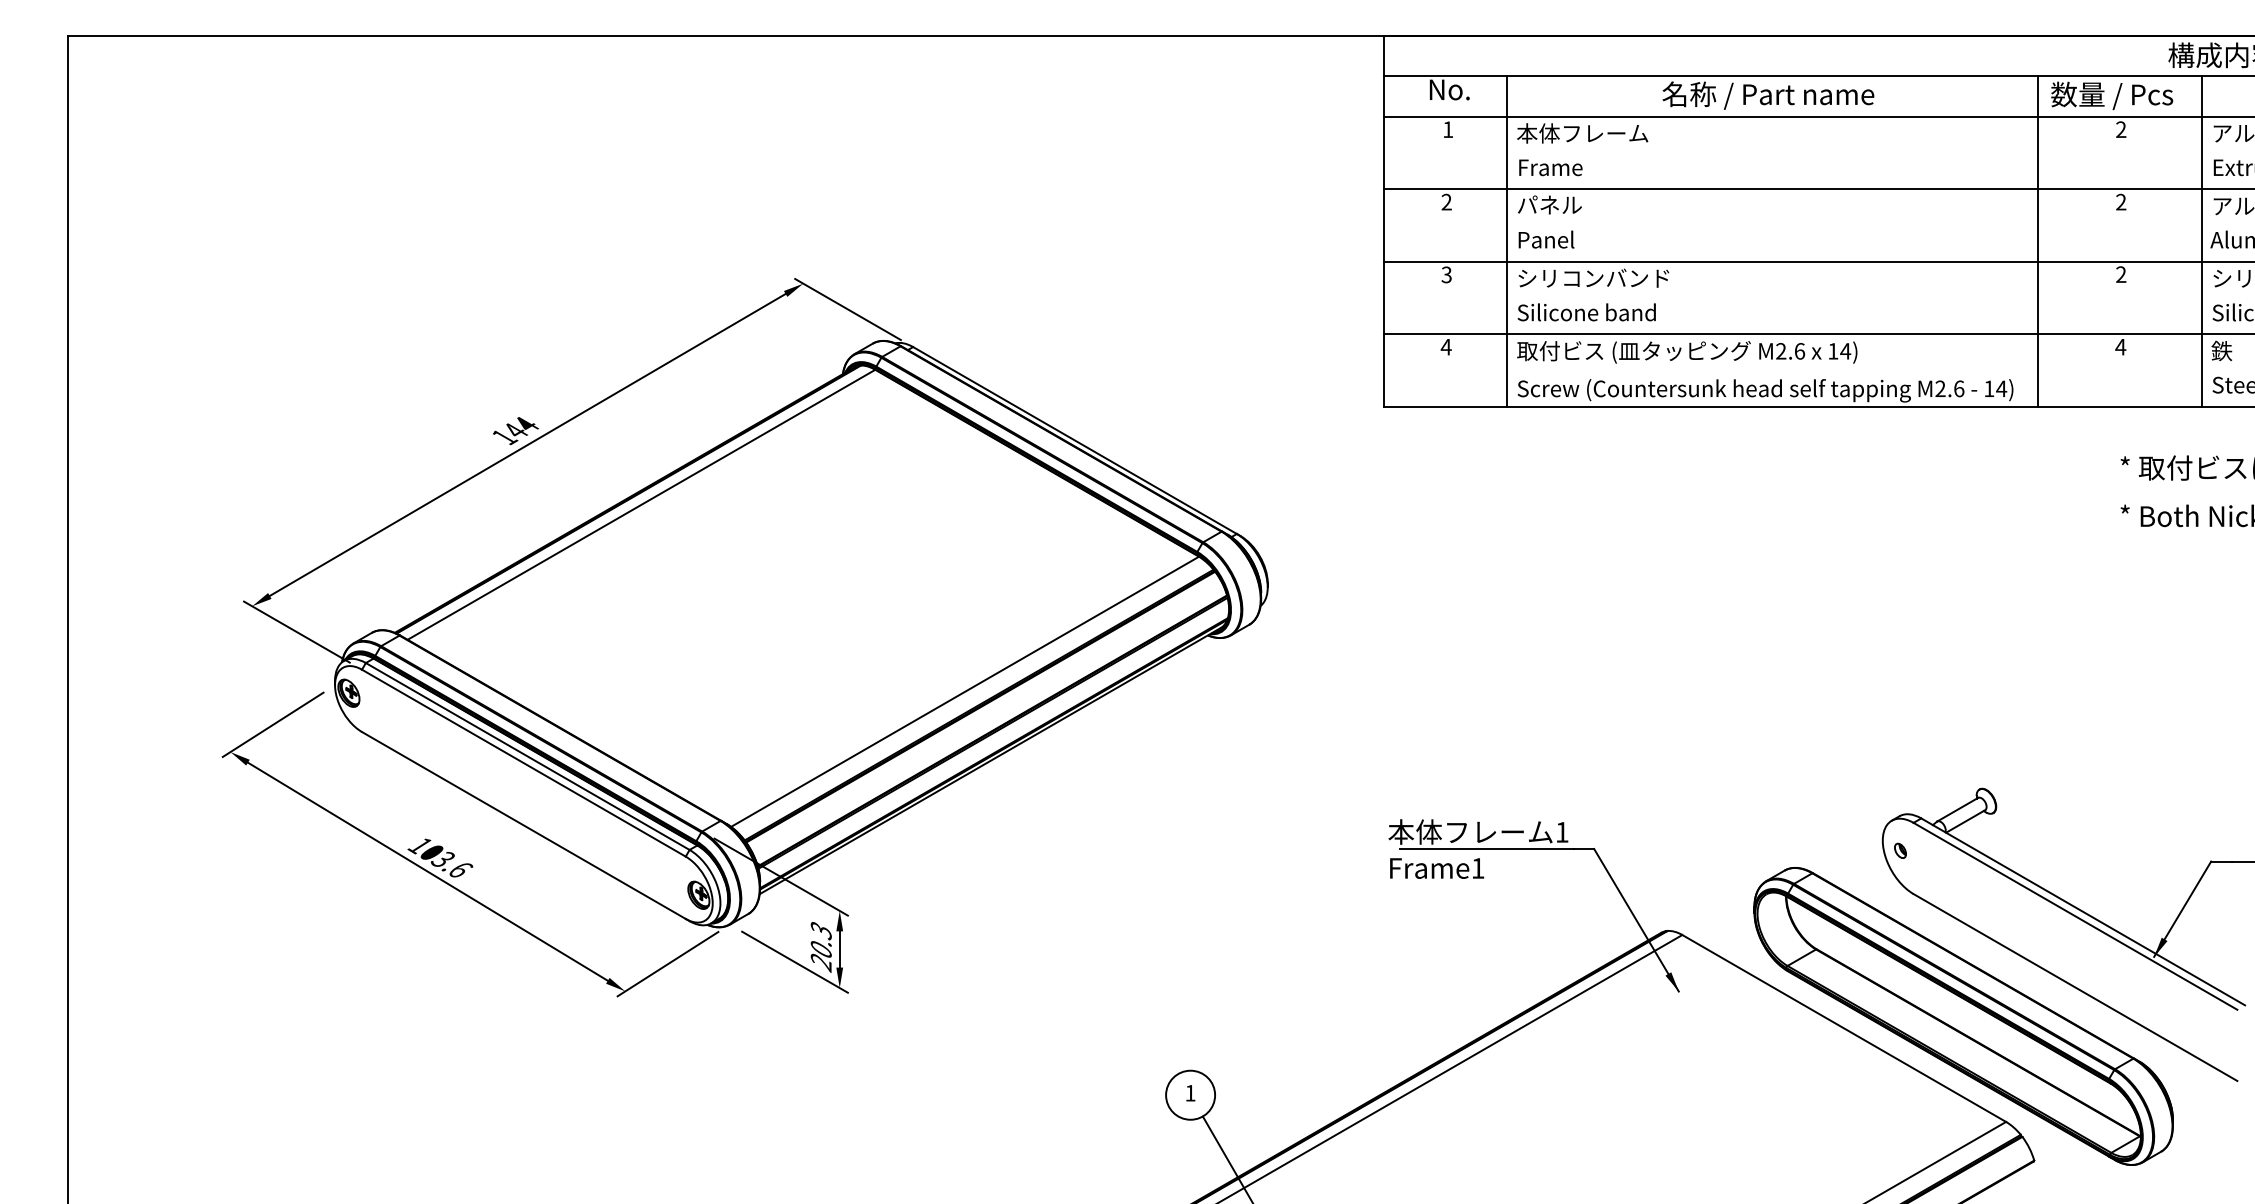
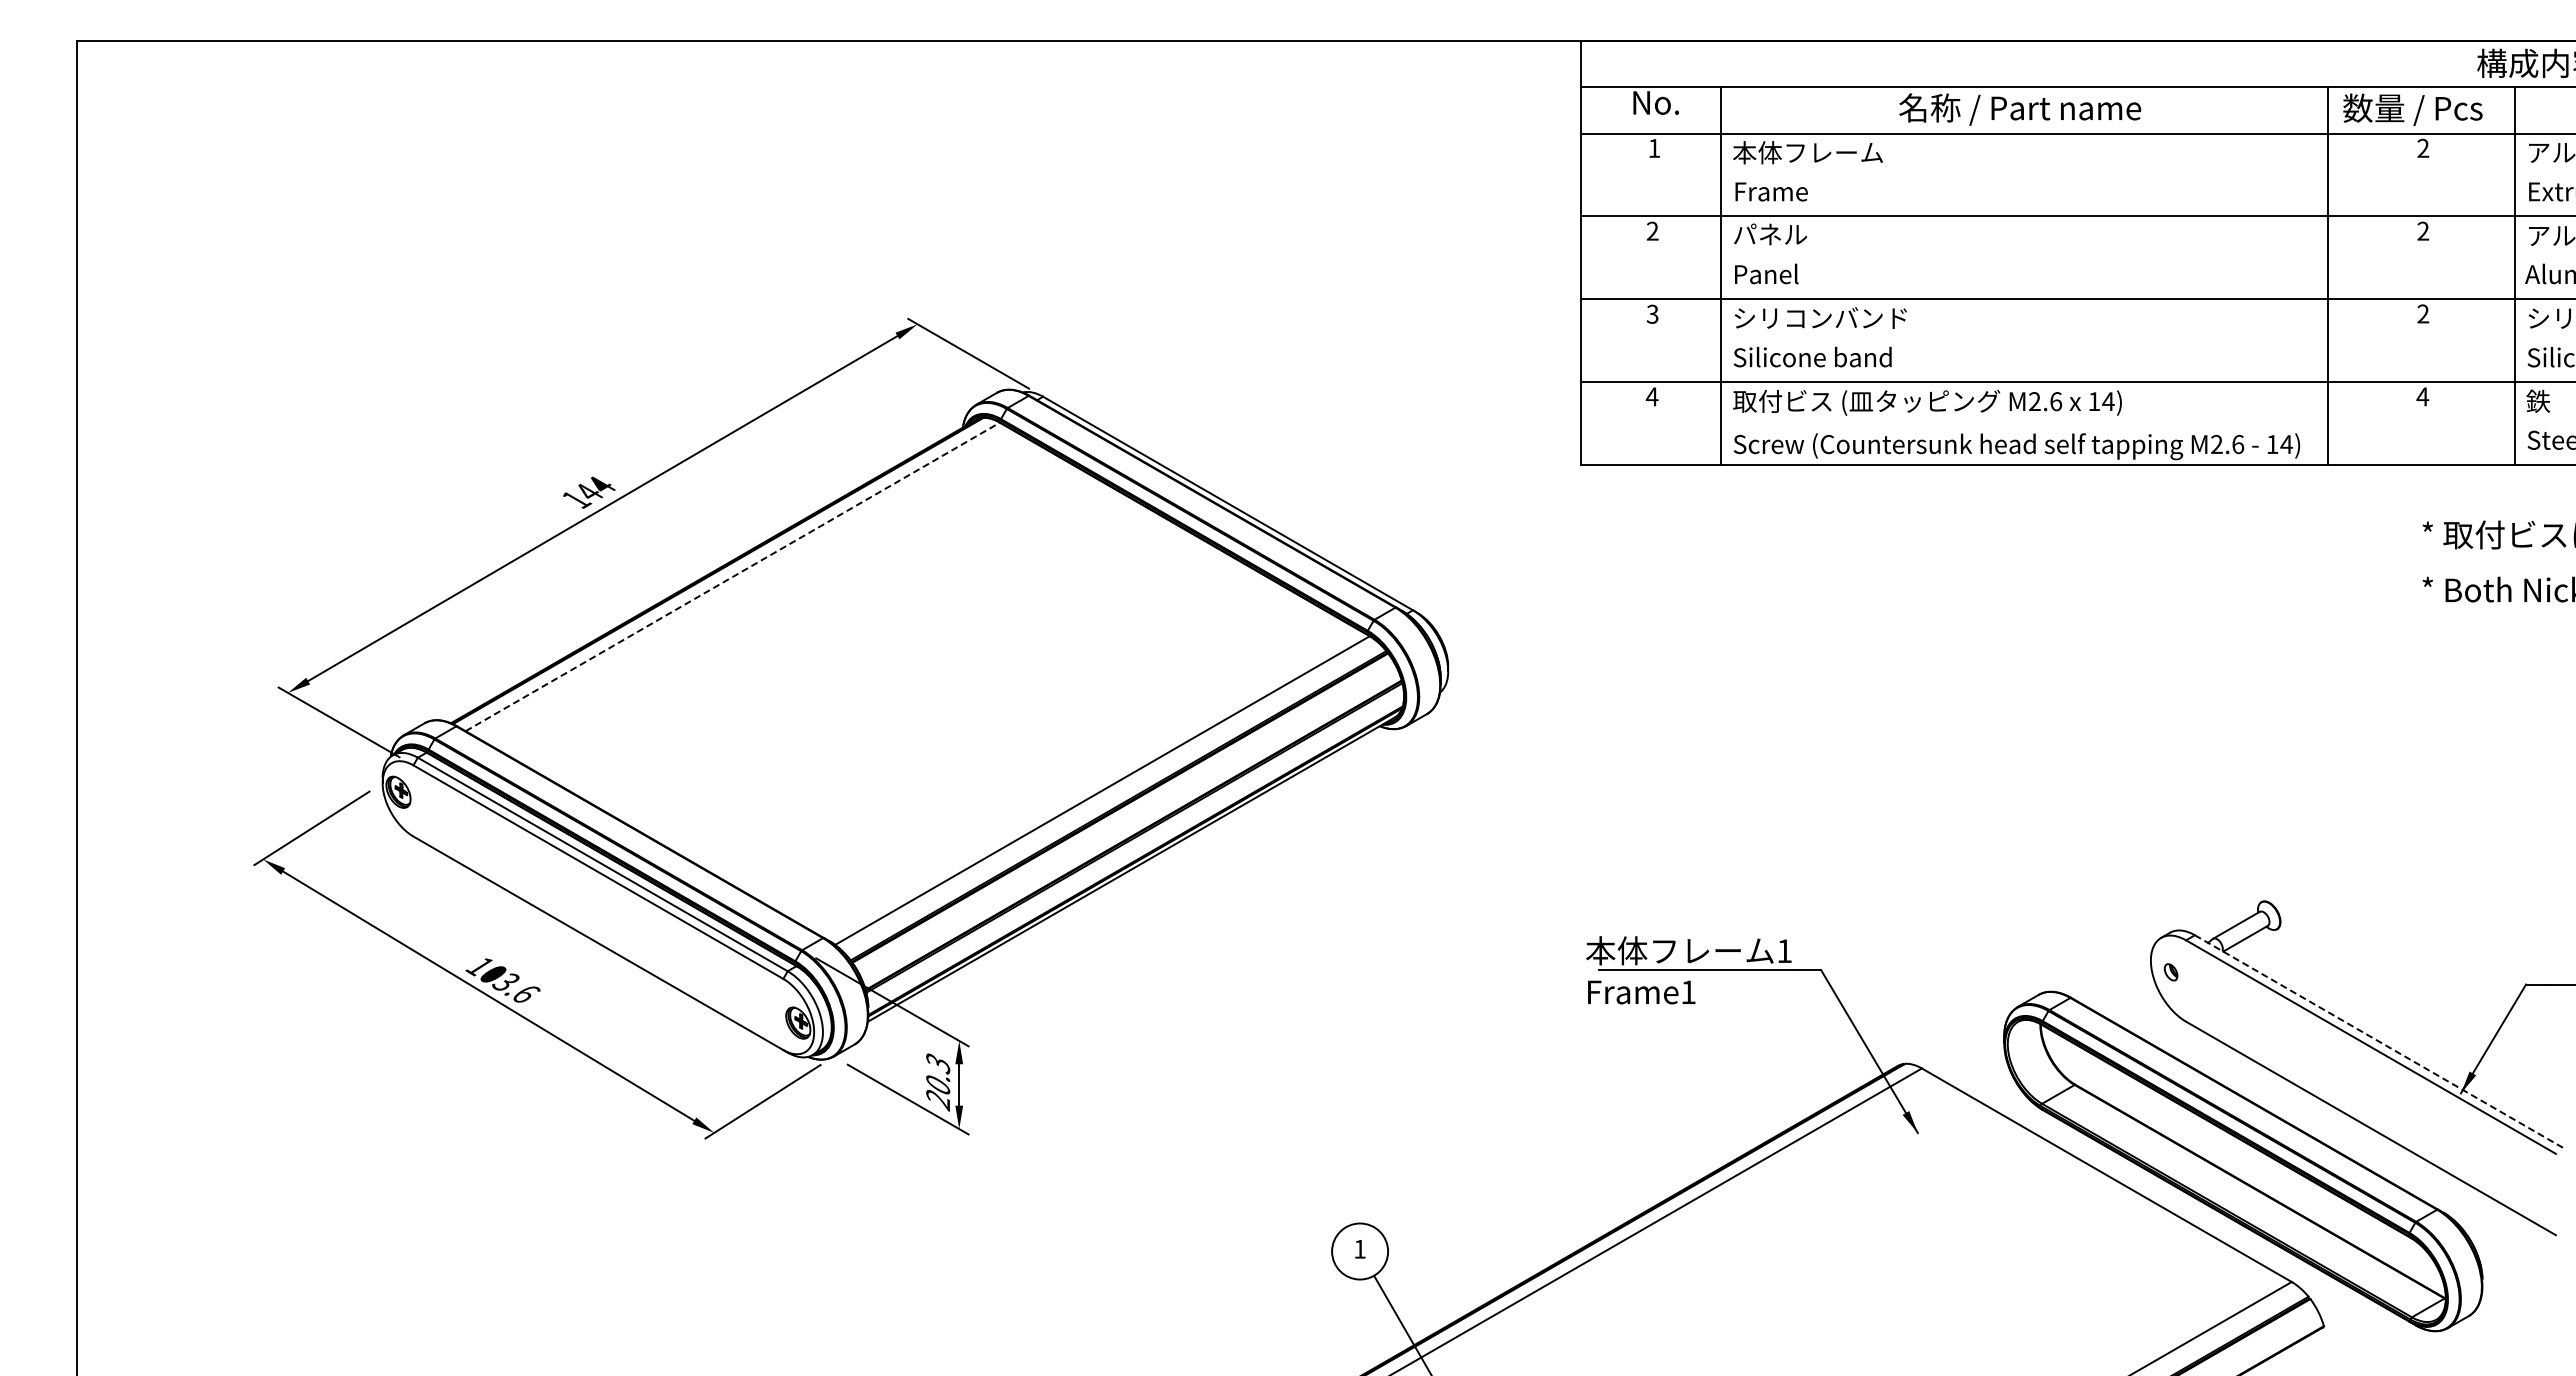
line: (642, 504) -> (733, 576), solid -> dashed
line: (2082, 912) -> (2379, 1042), solid -> dashed

